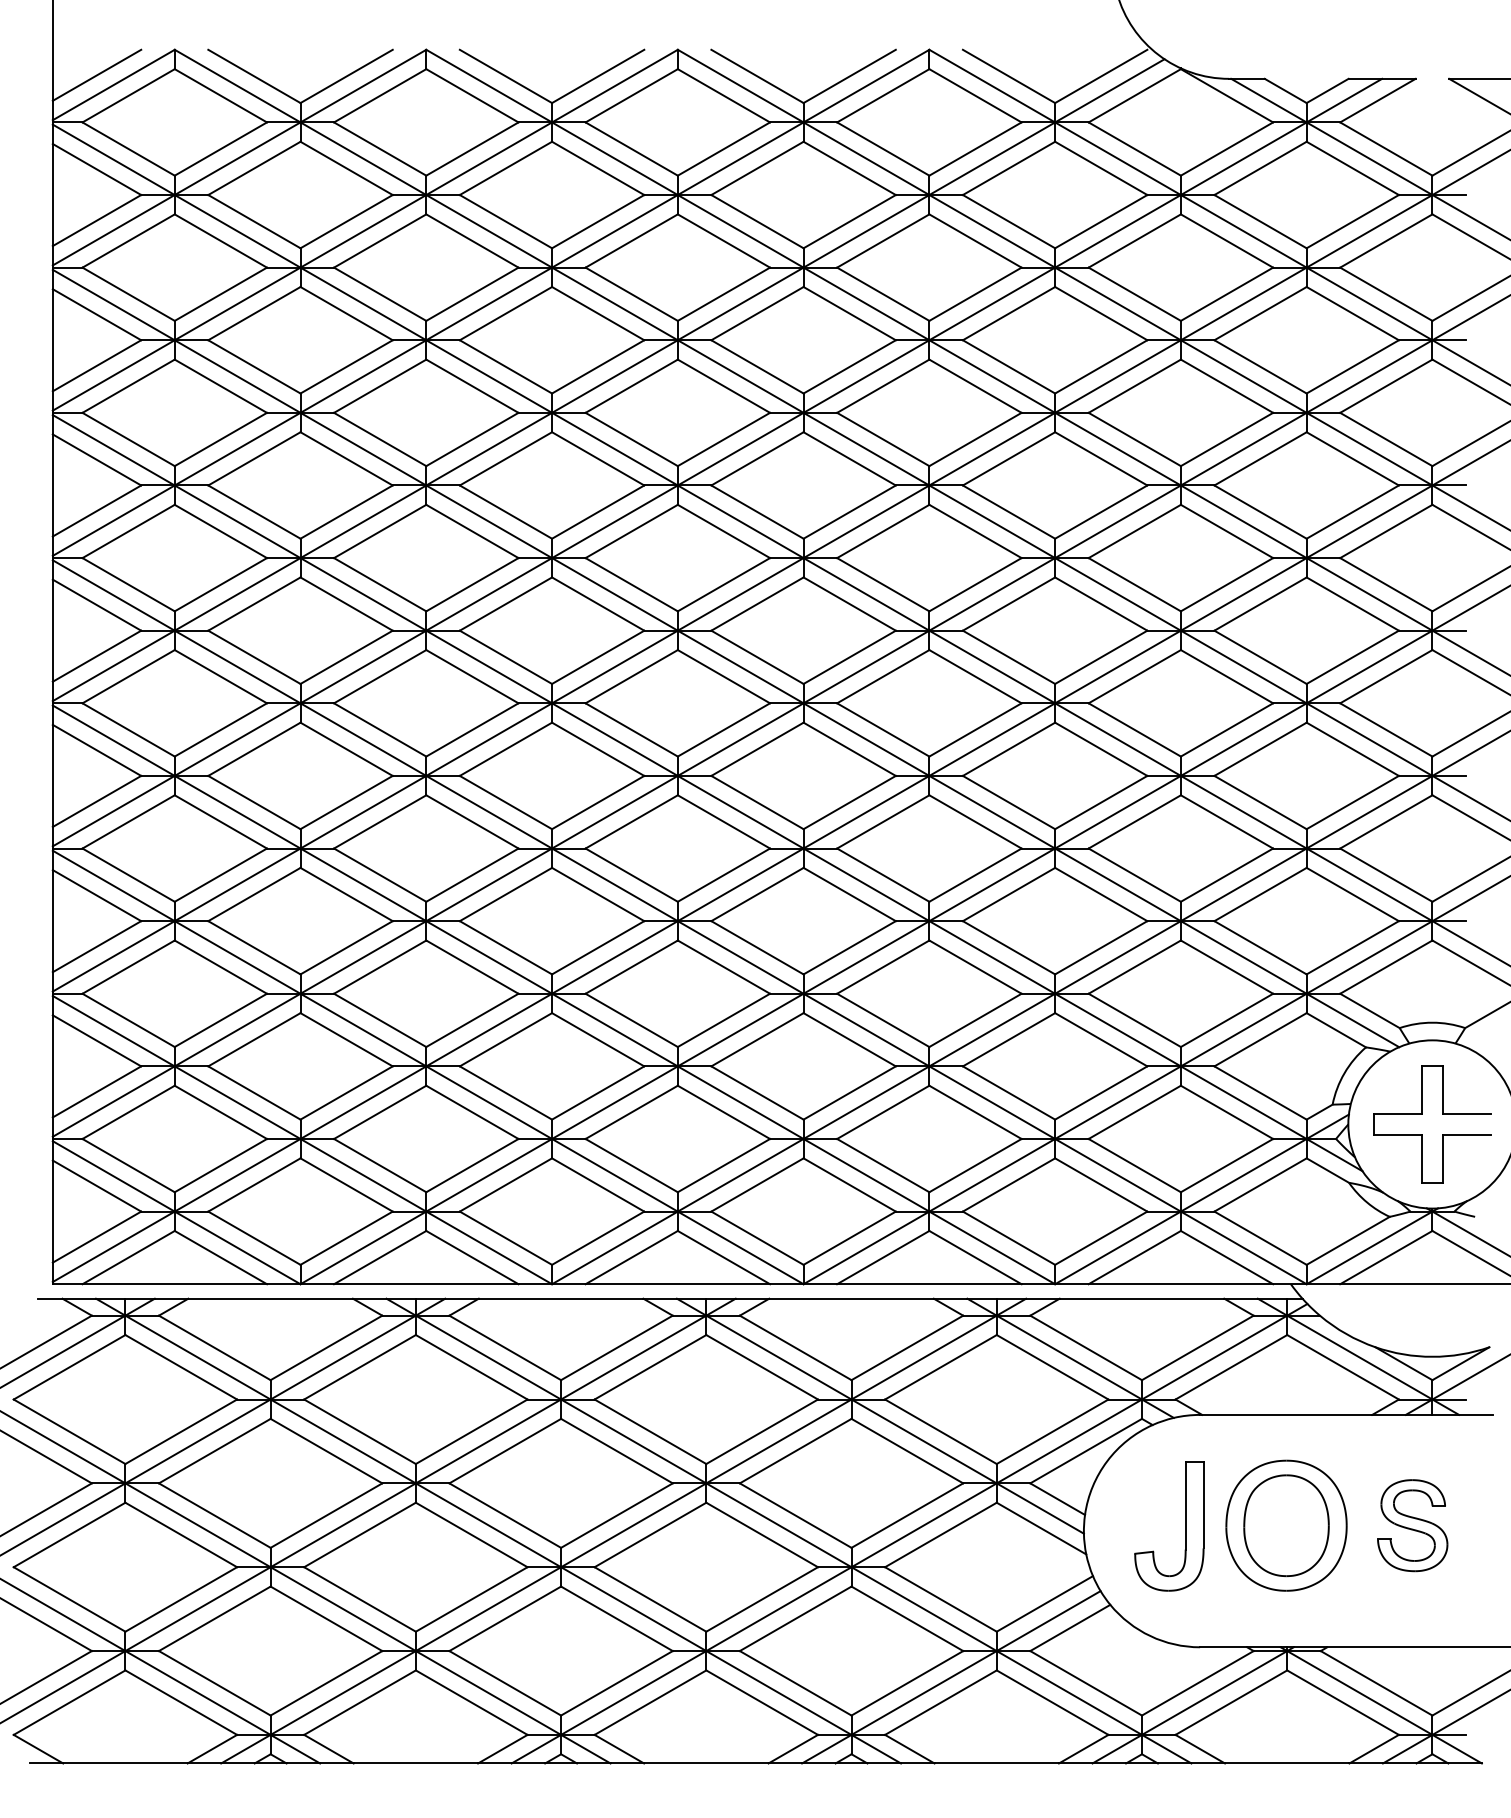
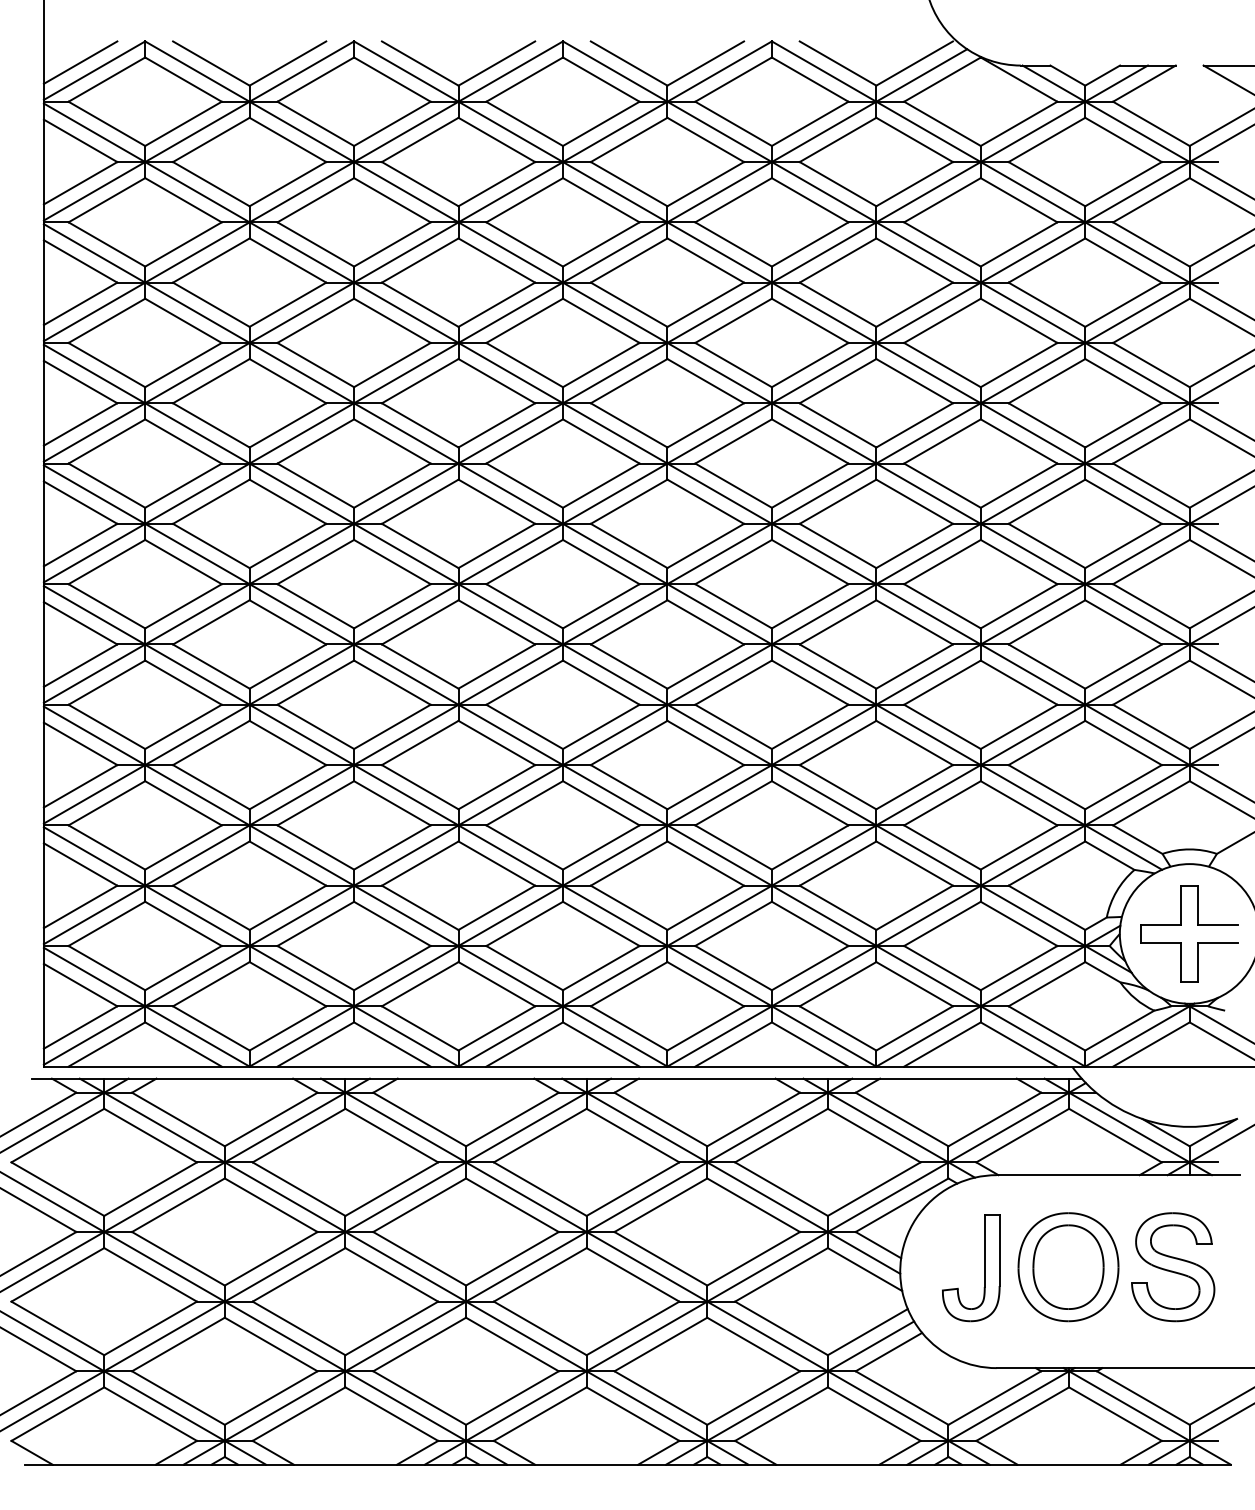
part: (1412, 1525) -> (1173, 1267), size x1.43

